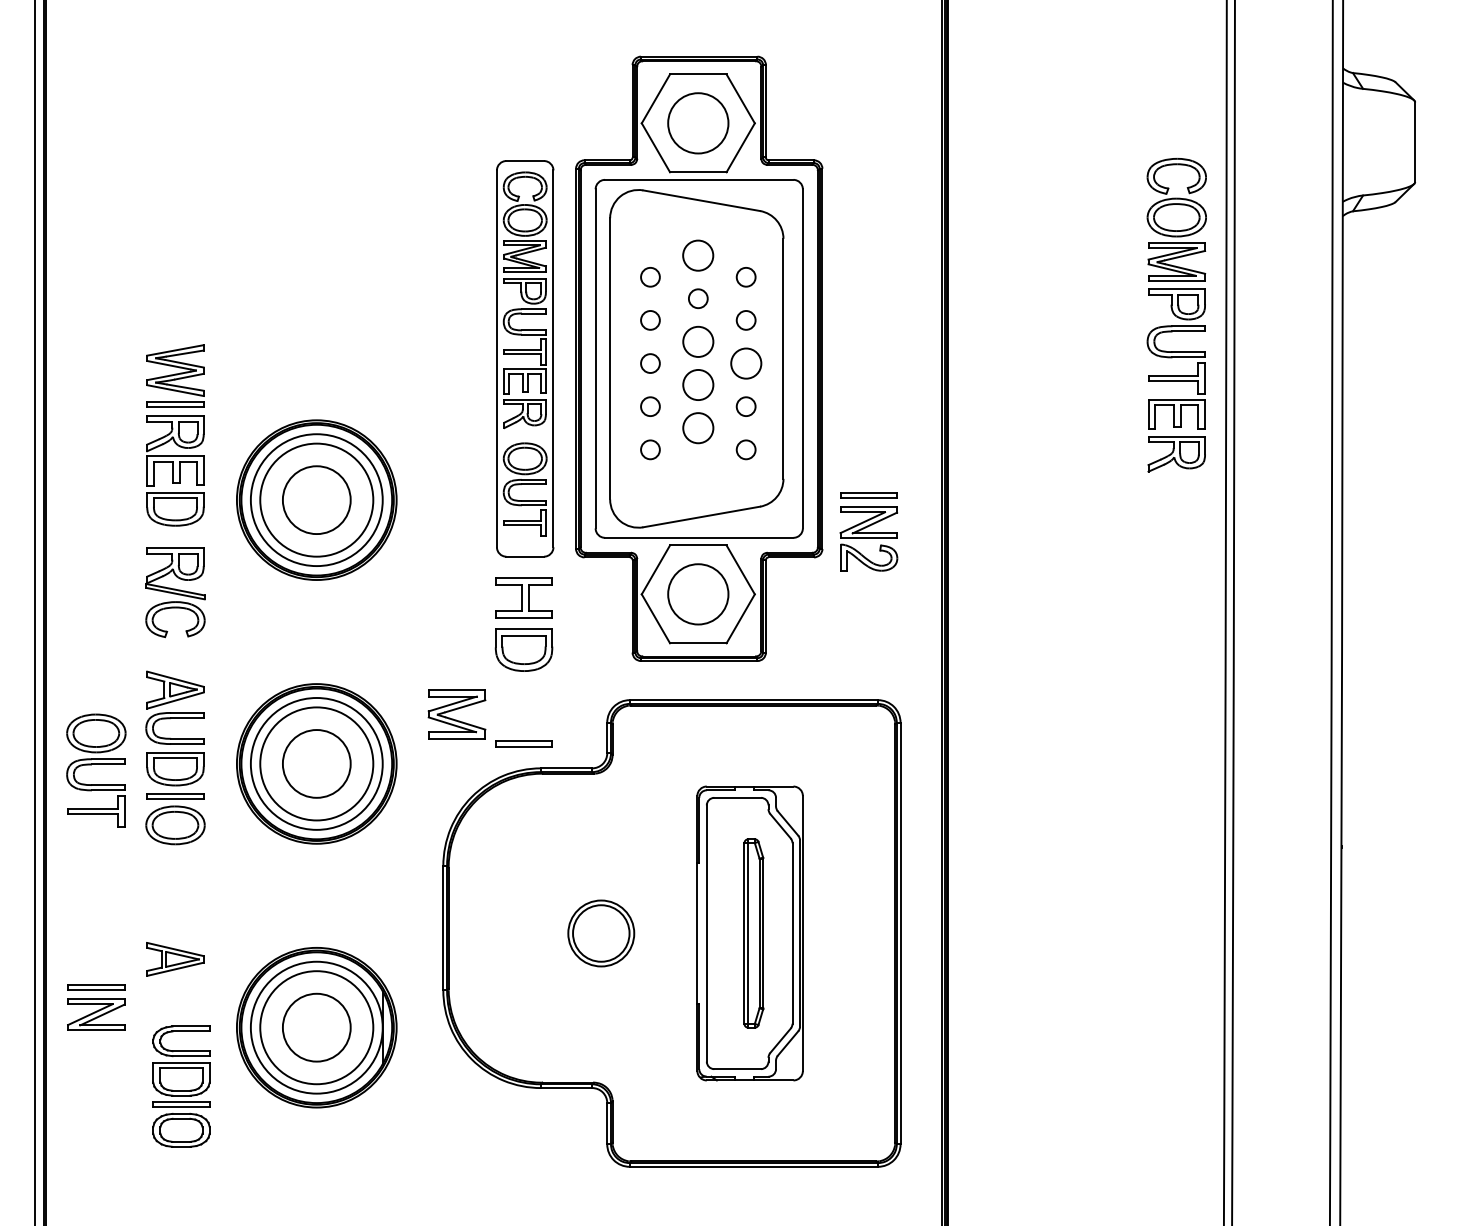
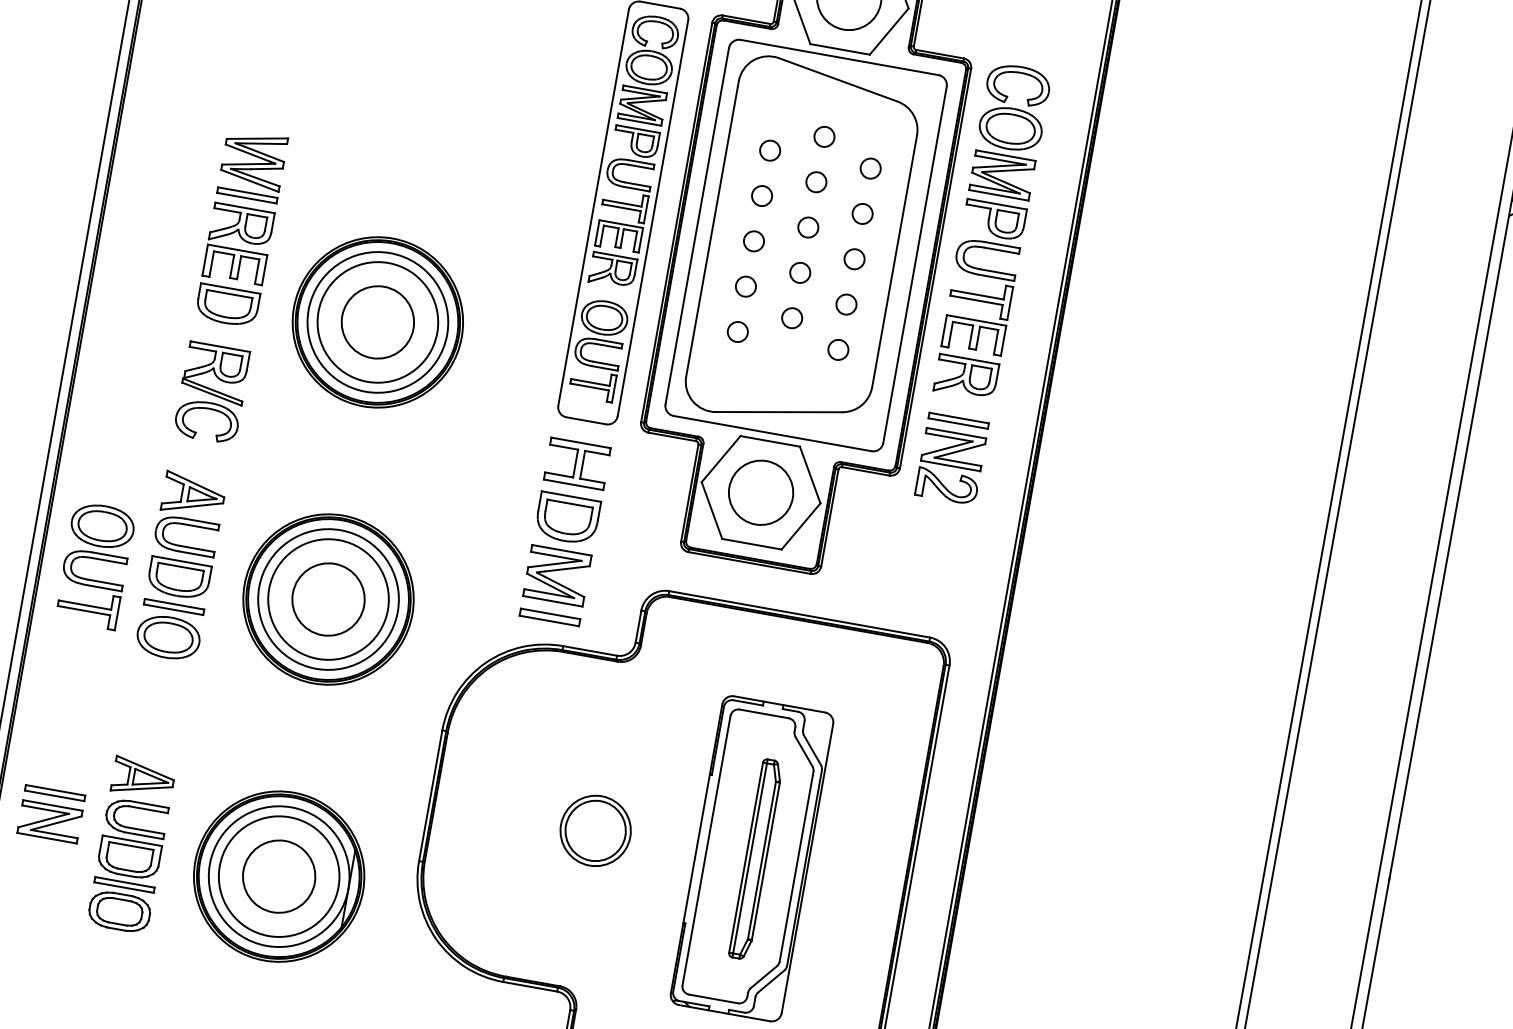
circle: (698, 255) -> (824, 136), size x0.62
part: (1176, 315) -> (992, 231), moved
circle: (697, 341) -> (807, 226), size x0.62
circle: (745, 363) -> (853, 259), size x0.62
circle: (697, 384) -> (799, 272), size x0.62
circle: (697, 427) -> (791, 317), size x0.62
part: (456, 714) -> (556, 575), moved
part: (181, 1086) -> (127, 865), moved

